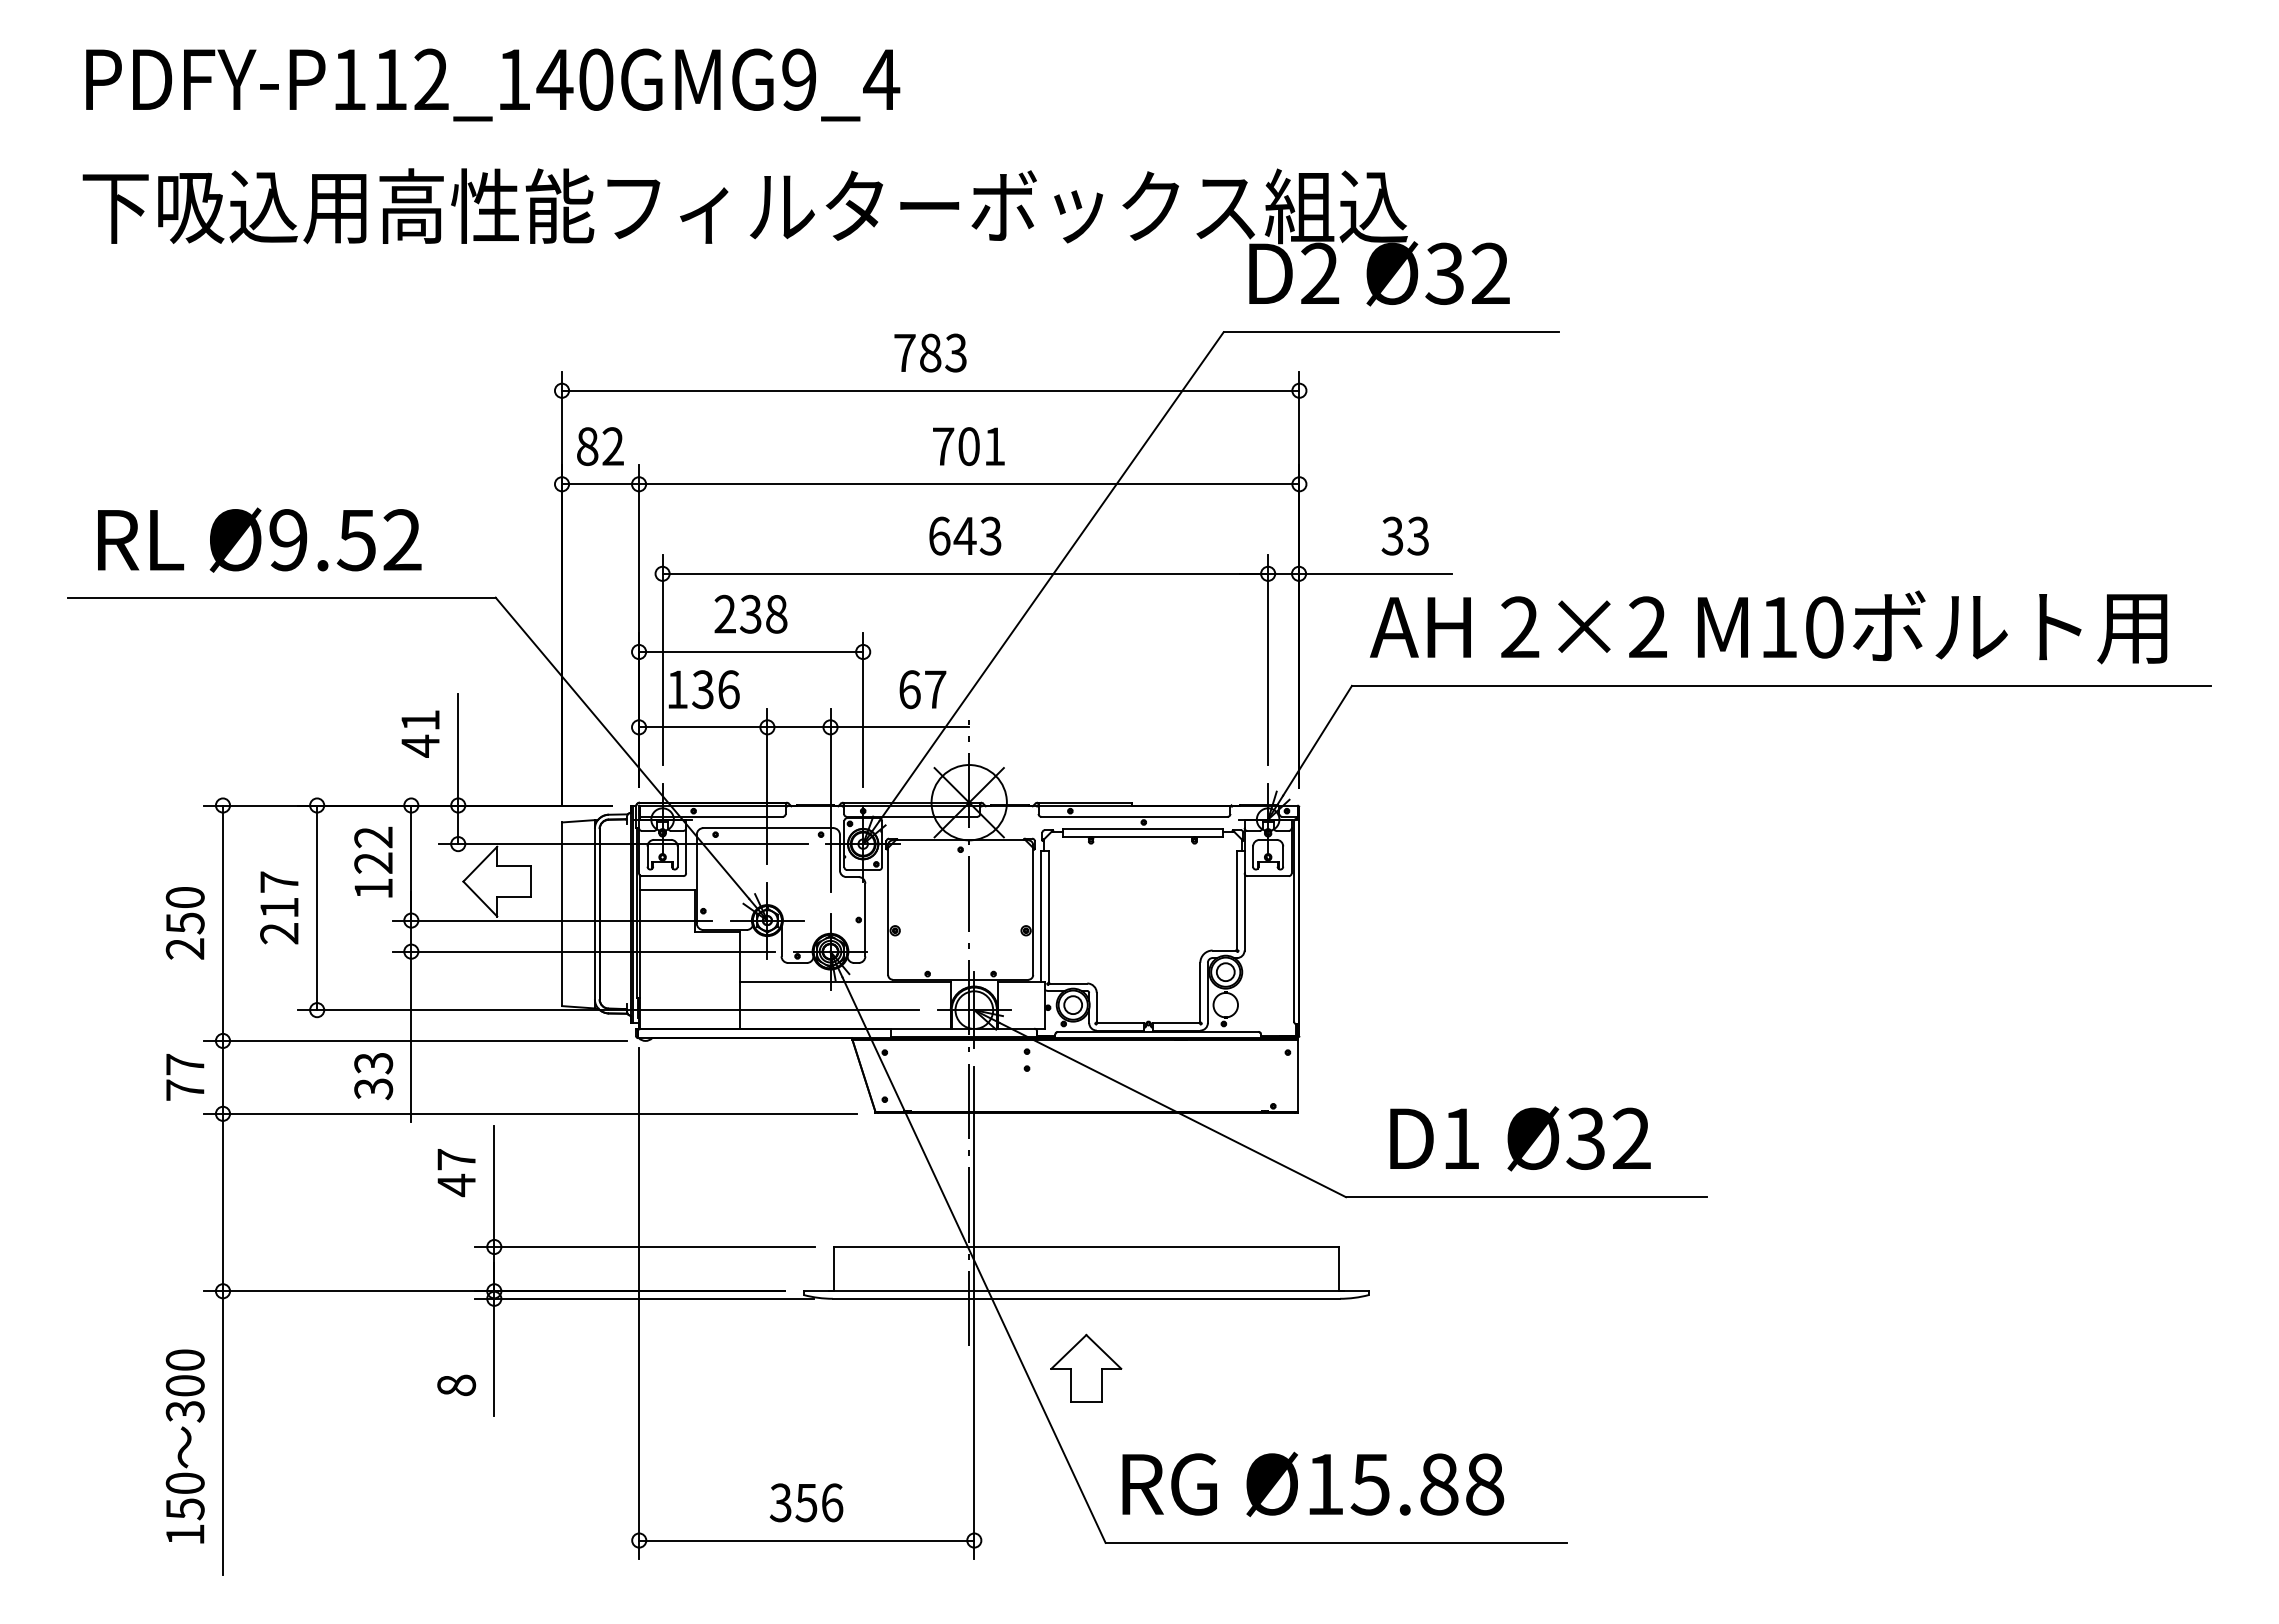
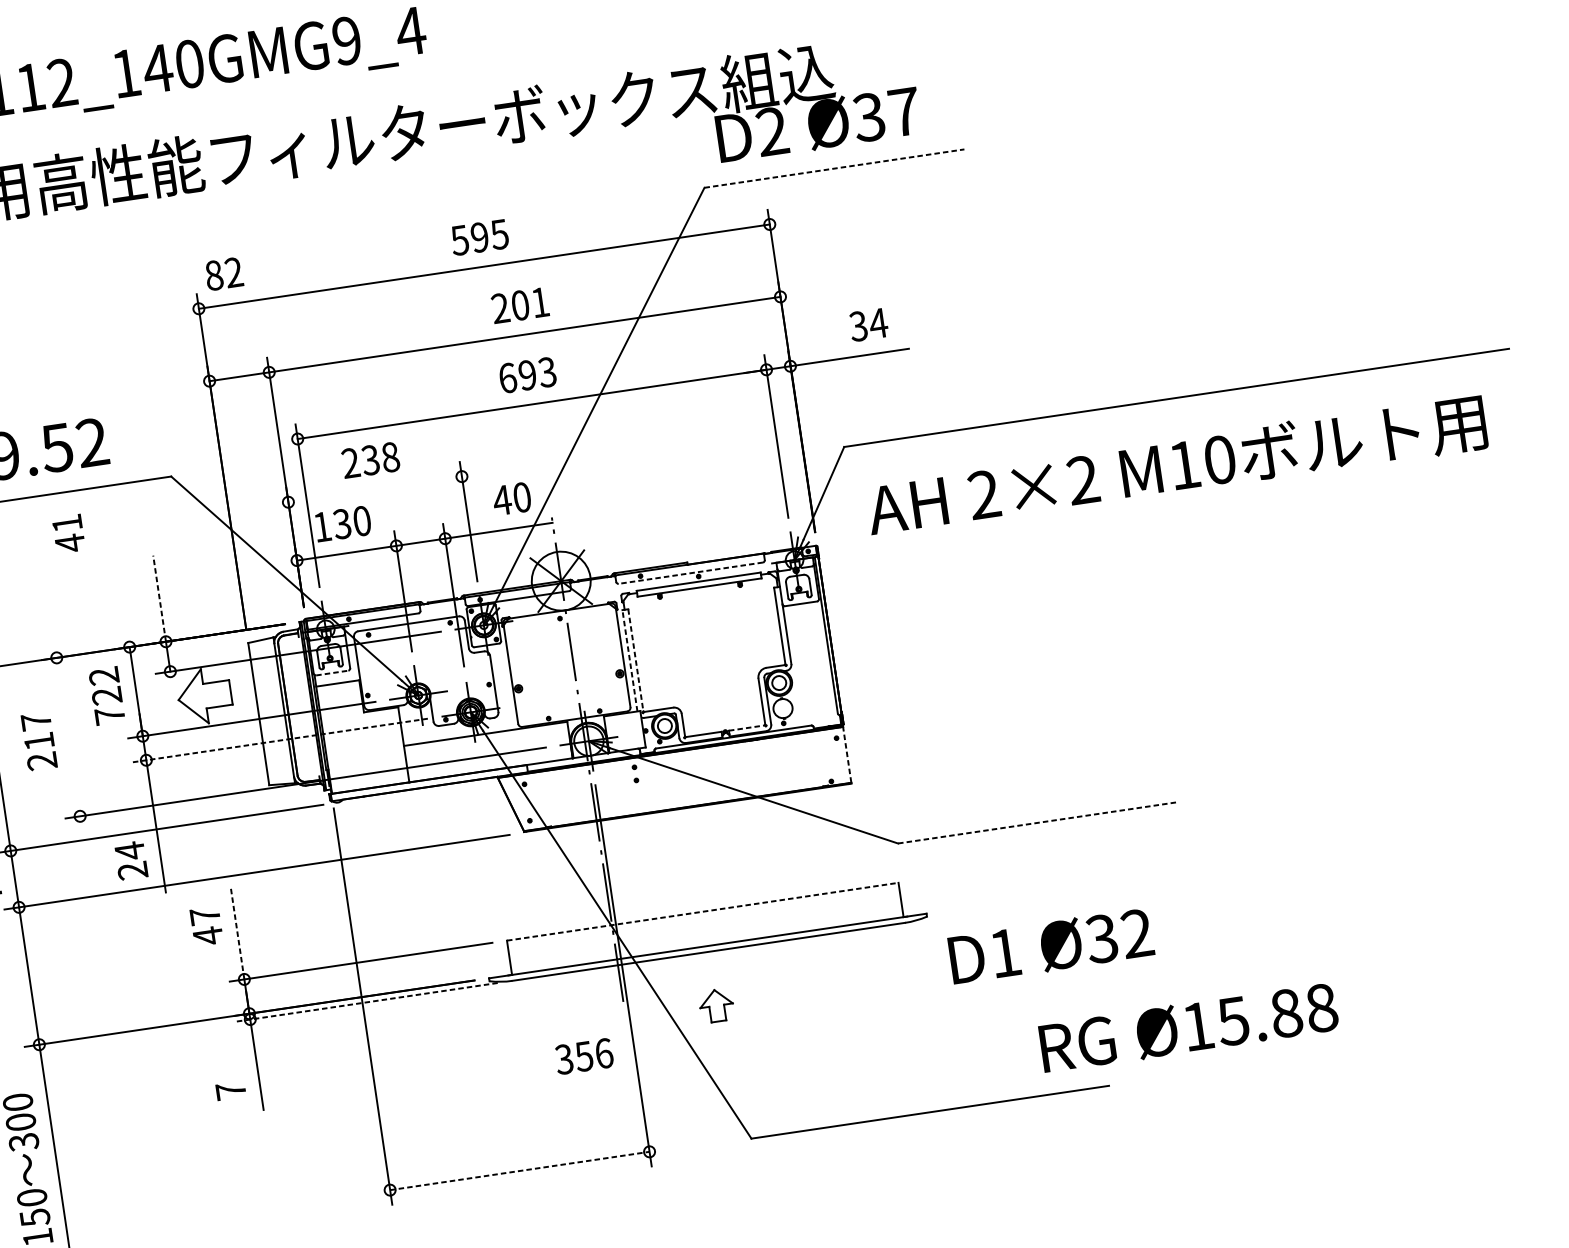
text: (1490, 272) -> (904, 111), Ø32 -> Ø37
line: (1391, 332) -> (834, 168), solid -> dashed
text: (929, 352) -> (479, 237), 783 -> 595
text: (600, 446) -> (224, 274), moved
text: (943, 446) -> (500, 308), 701 -> 201
text: (964, 535) -> (527, 374), 643 -> 693
text: (1417, 535) -> (877, 323), 33 -> 34
text: (1768, 627) -> (1176, 466), moved
line: (751, 652) -> (375, 489), removed
text: (728, 689) -> (361, 521), 136 -> 130
text: (922, 689) -> (512, 498), 67 -> 40
text: (420, 733) -> (68, 533), moved
line: (458, 749) -> (159, 598), solid -> dashed
line: (1134, 816) -> (690, 572), solid -> dashed
line: (662, 876) -> (332, 673), solid -> dashed
text: (373, 888) -> (109, 715), 122 -> 722
line: (317, 907) -> (68, 736), removed
line: (1041, 915) -> (630, 660), solid -> dashed
line: (1048, 916) -> (635, 660), solid -> dashed
line: (583, 951) -> (279, 740), solid -> dashed
line: (1176, 1023) -> (746, 728), solid -> dashed
text: (373, 1075) -> (131, 860), 33 -> 24
line: (1298, 1076) -> (847, 755), solid -> dashed
text: (1520, 1138) -> (1051, 946), moved
line: (494, 1186) -> (237, 932), solid -> dashed
line: (1526, 1197) -> (1037, 823), solid -> dashed
line: (1086, 1247) -> (702, 912), solid -> dashed
line: (644, 1298) -> (366, 1002), solid -> dashed
part: (1086, 1367) -> (716, 1005), size x0.6
text: (456, 1385) -> (230, 1090), 8 -> 7
text: (1313, 1484) -> (1189, 1027), moved
text: (806, 1502) -> (584, 1056), moved
line: (806, 1540) -> (519, 1170), solid -> dashed

